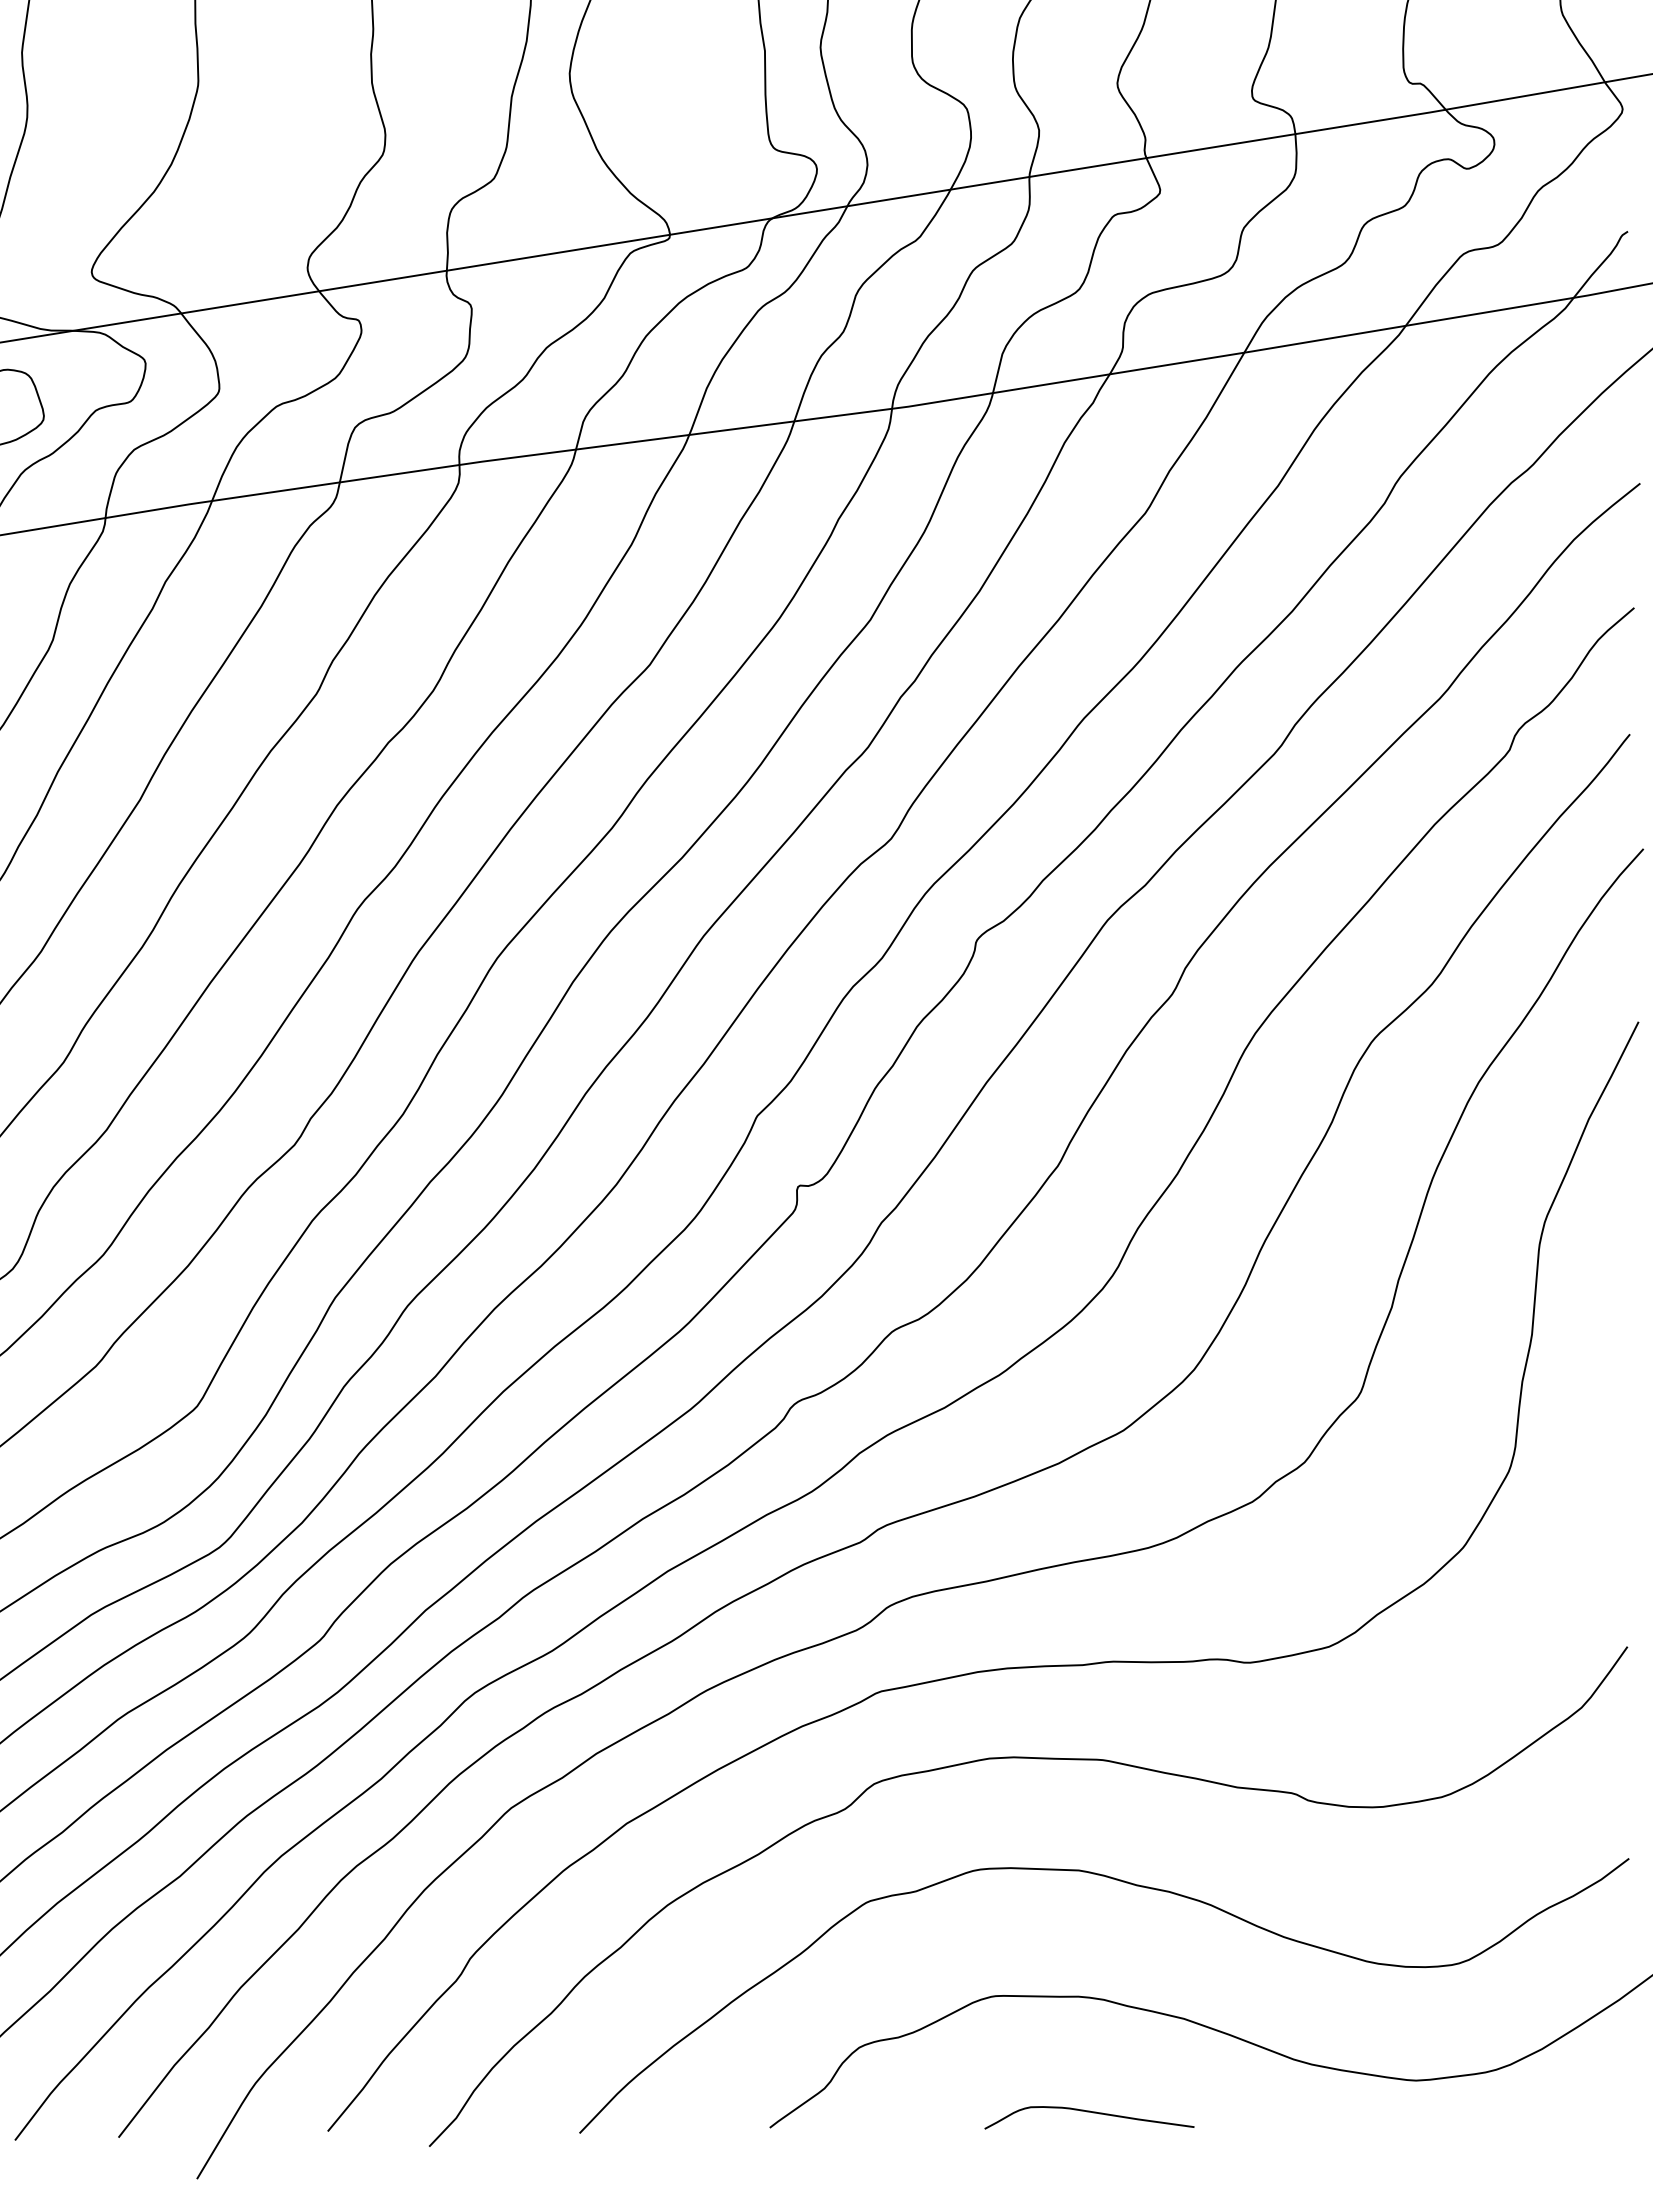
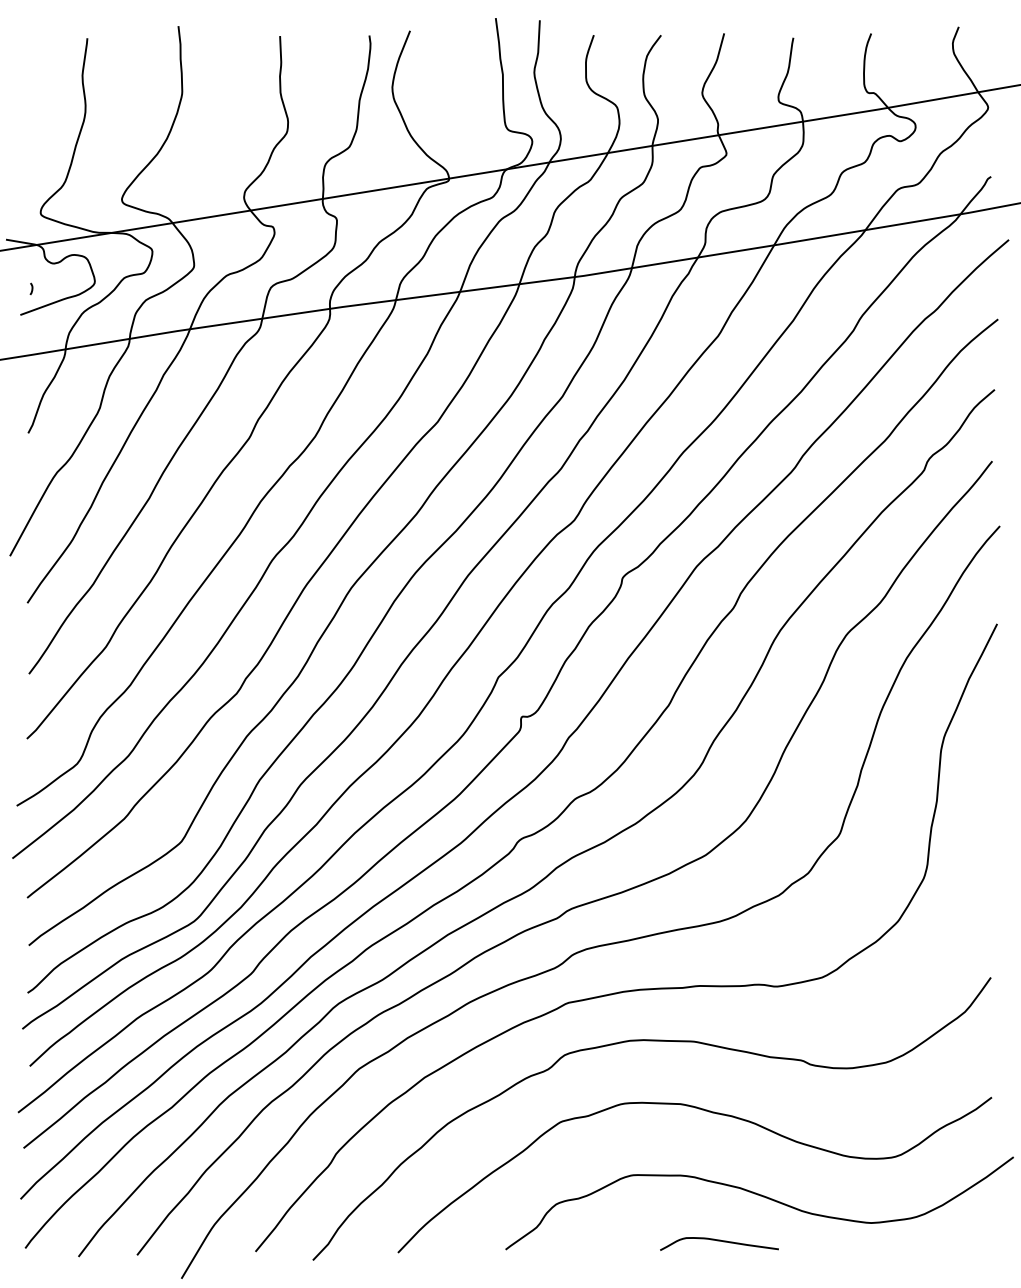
curve: (1089, 2113) -> (719, 1241), moved

